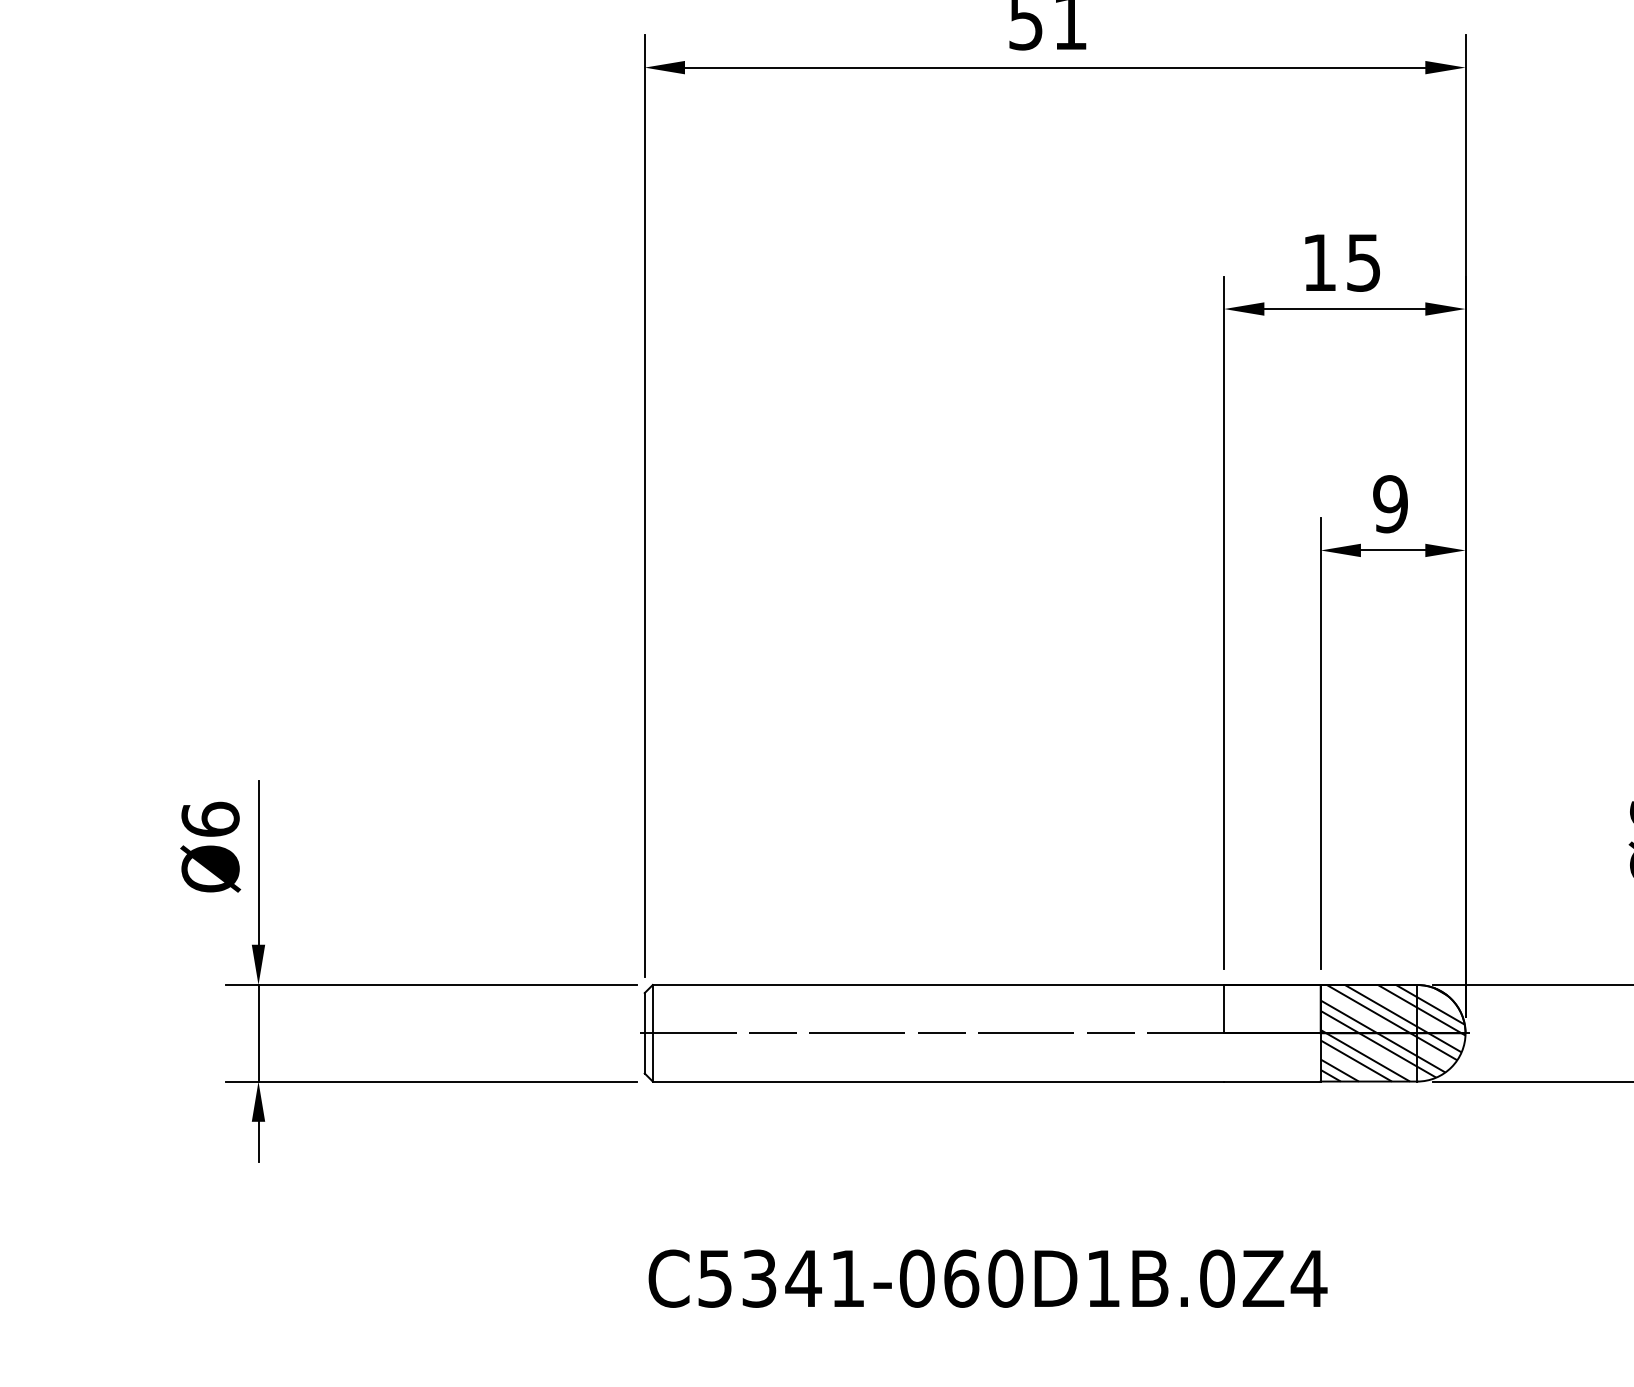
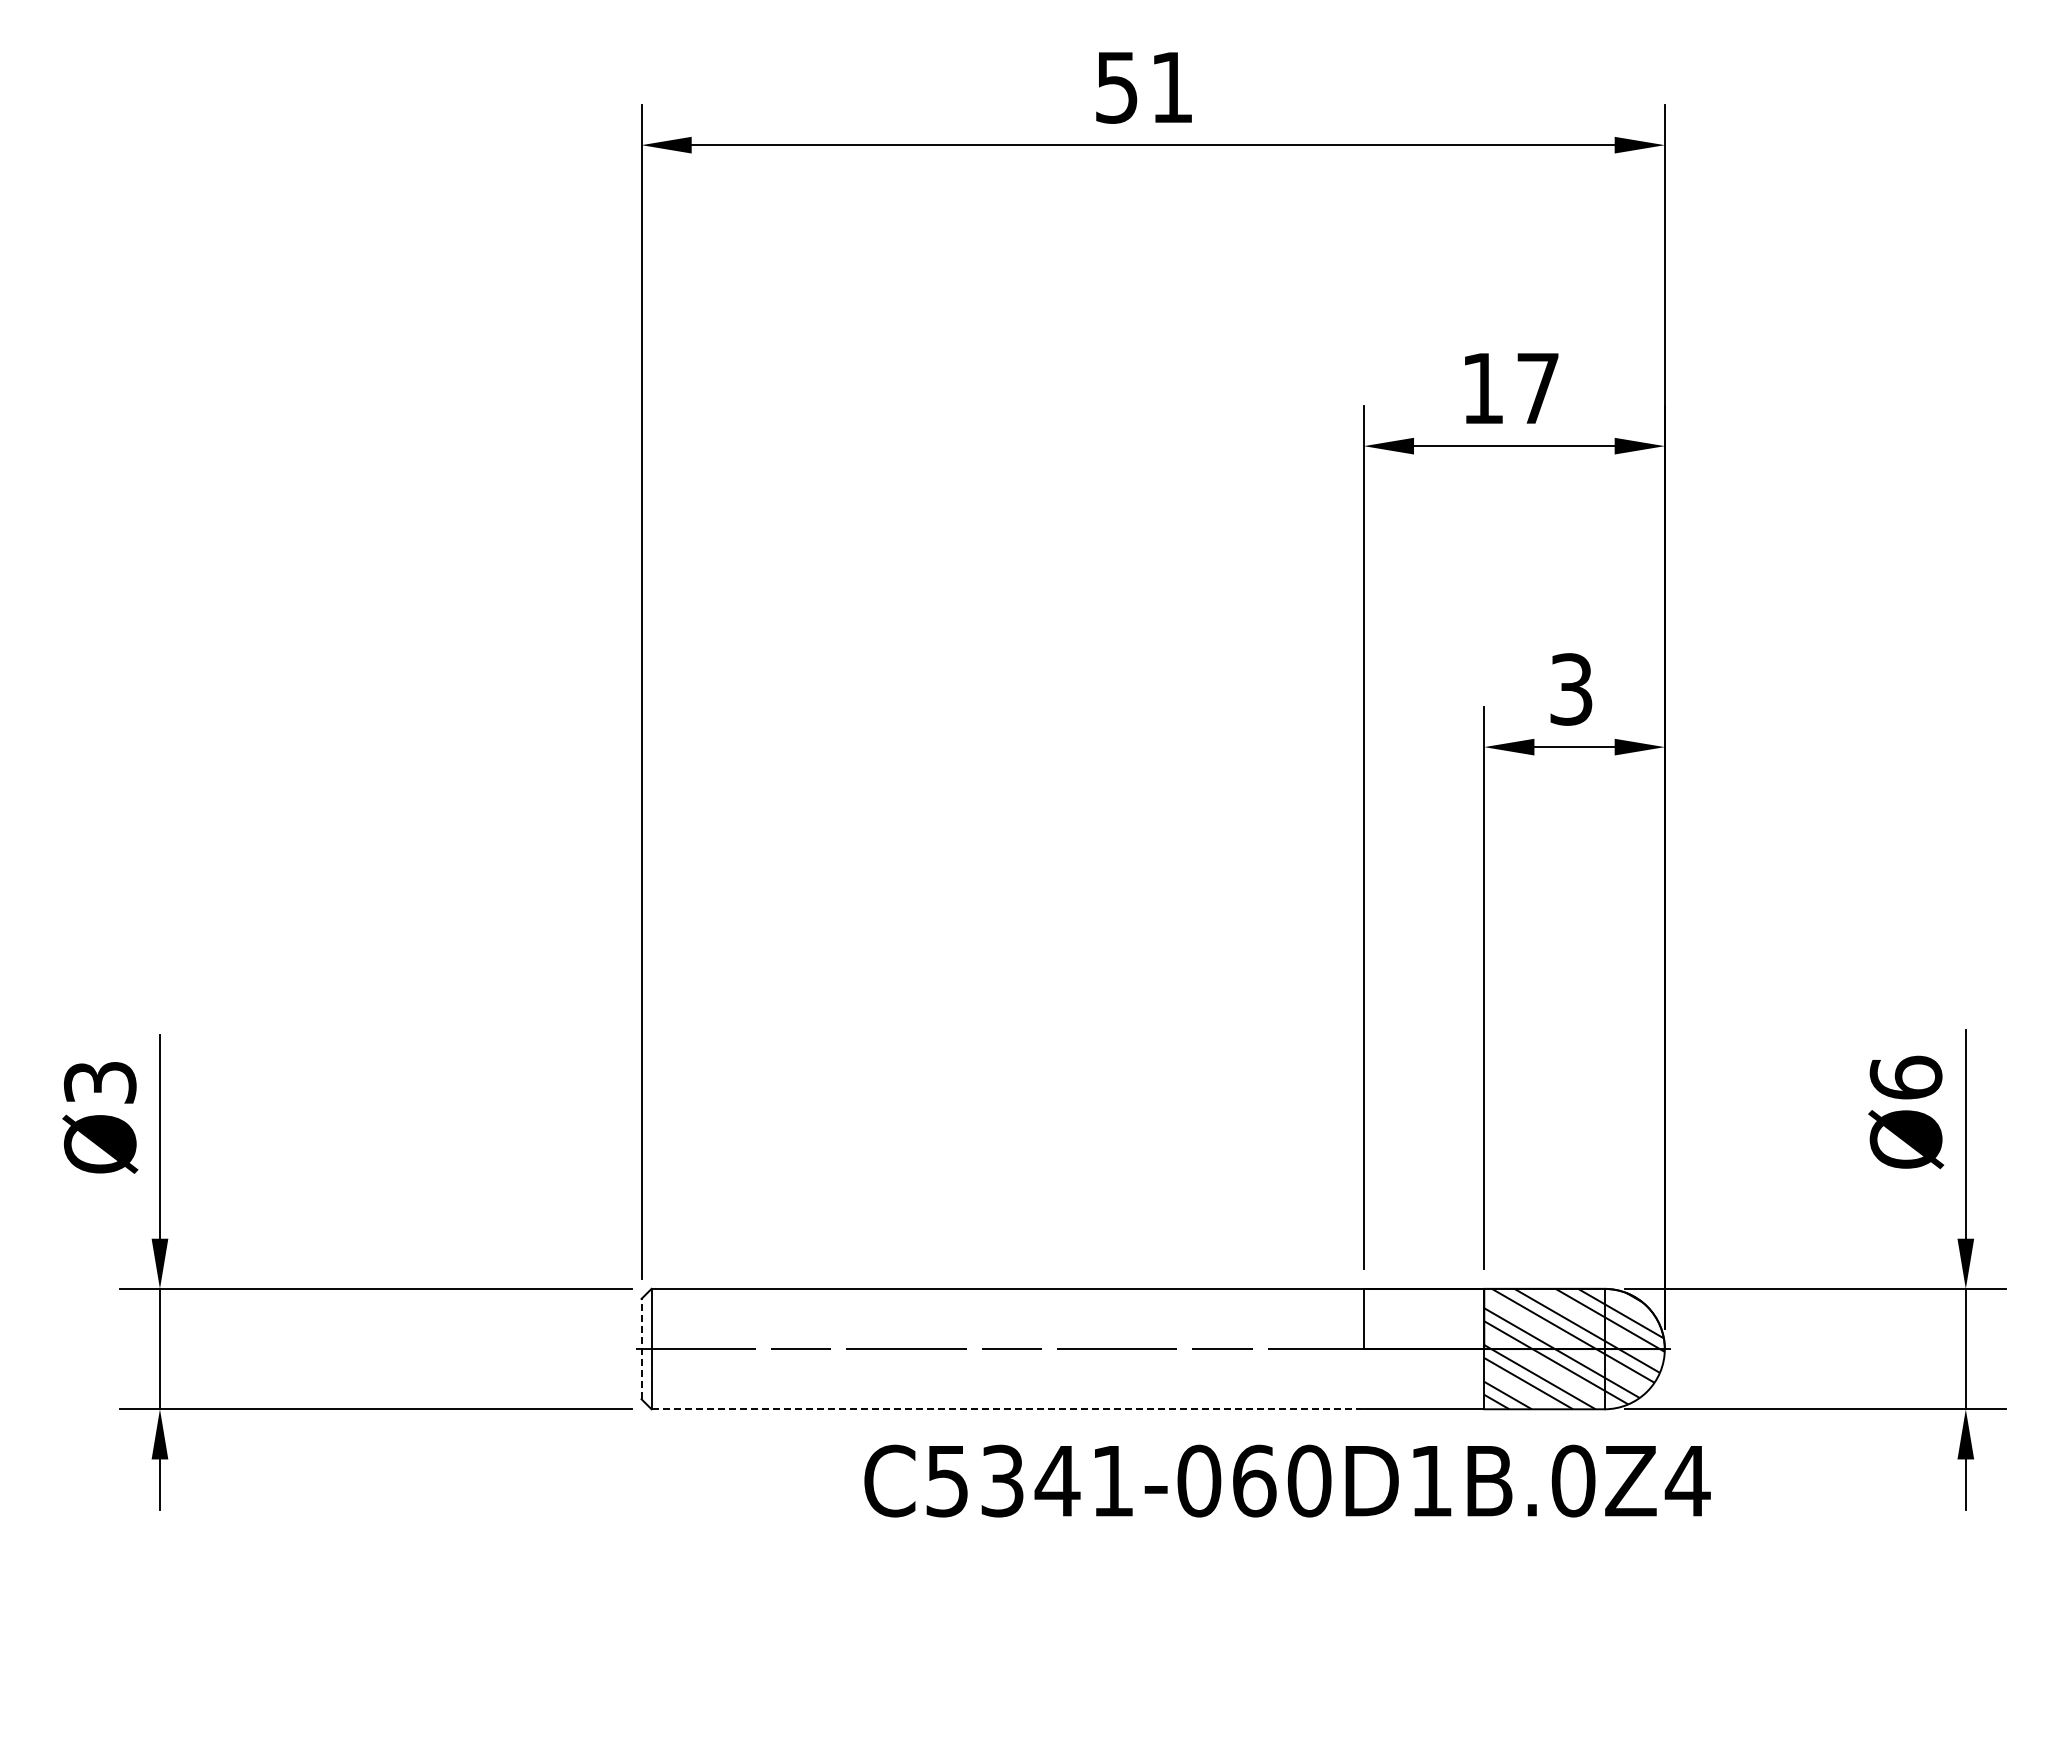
text: (1363, 262) -> (1537, 388), 15 -> 17
text: (1390, 504) -> (1571, 689), 9 -> 3
text: (209, 819) -> (99, 1082), Ø6 -> Ø3
line: (644, 1032) -> (641, 1348), solid -> dashed
line: (939, 1081) -> (1008, 1409), solid -> dashed
text: (988, 1278) -> (1287, 1480), moved

